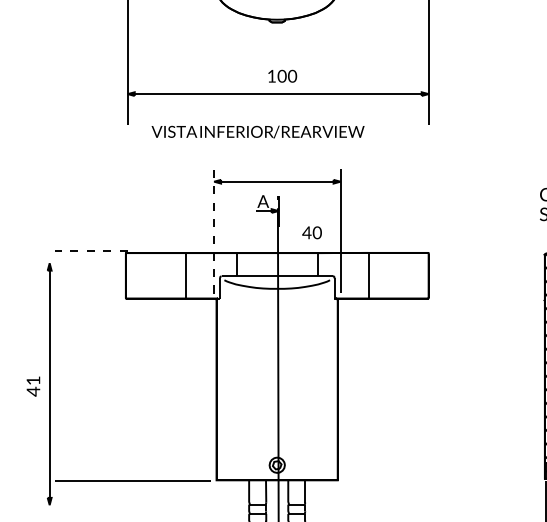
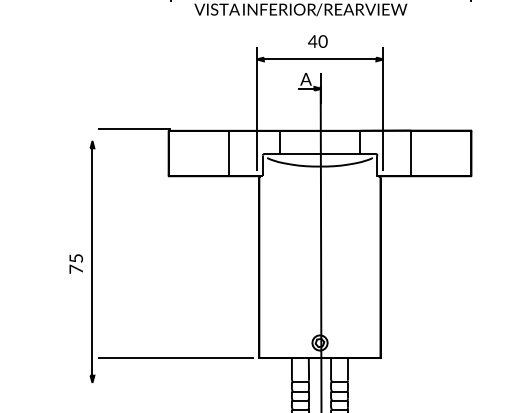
line: (214, 230) -> (257, 108), dashed -> solid
text: (311, 232) -> (317, 41), moved
line: (91, 251) -> (134, 129), dashed -> solid
text: (33, 386) -> (76, 264), 41 -> 75

